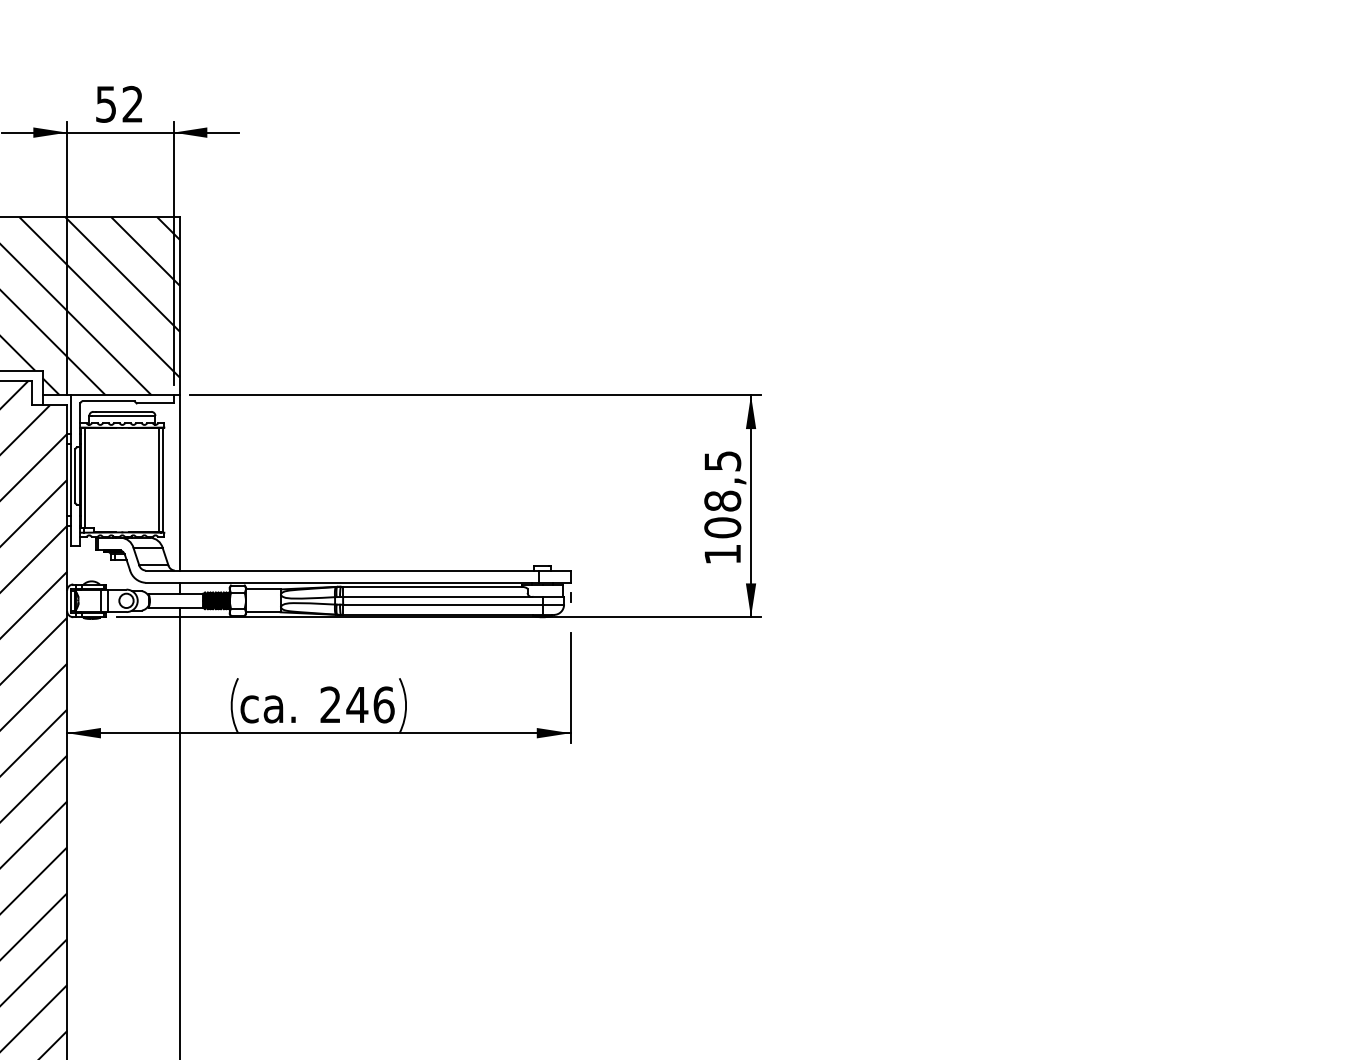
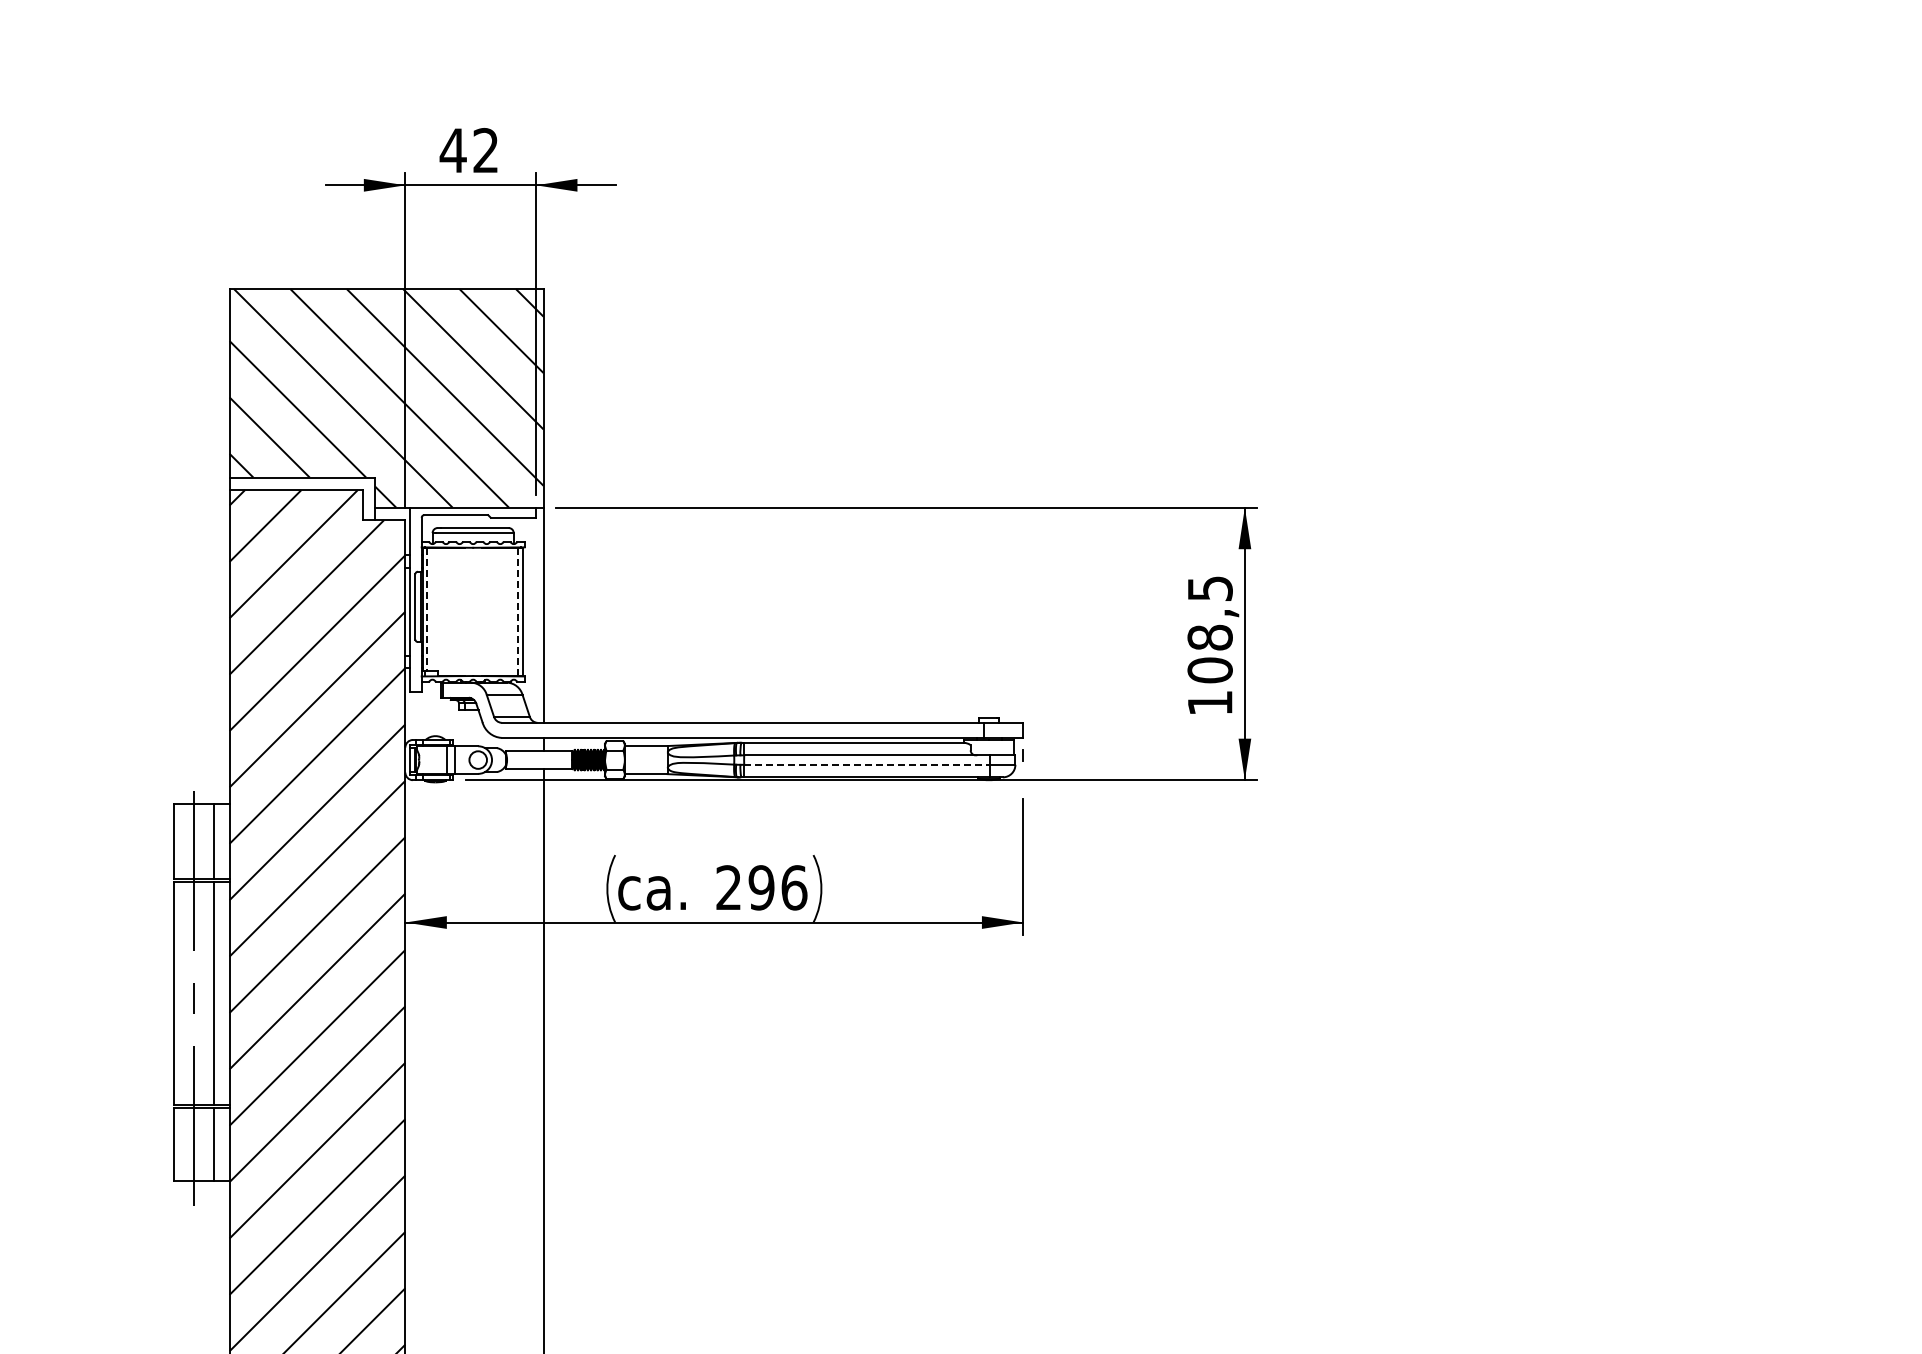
text: (105, 104) -> (452, 150), 52 -> 42
line: (85, 478) -> (427, 609), solid -> dashed
line: (159, 479) -> (518, 611), solid -> dashed
line: (442, 604) -> (866, 764), solid -> dashed
text: (357, 704) -> (761, 887), 246 -> 296

